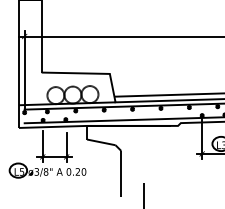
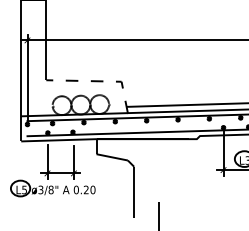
line: (89, 73) -> (99, 81), solid -> dashed

